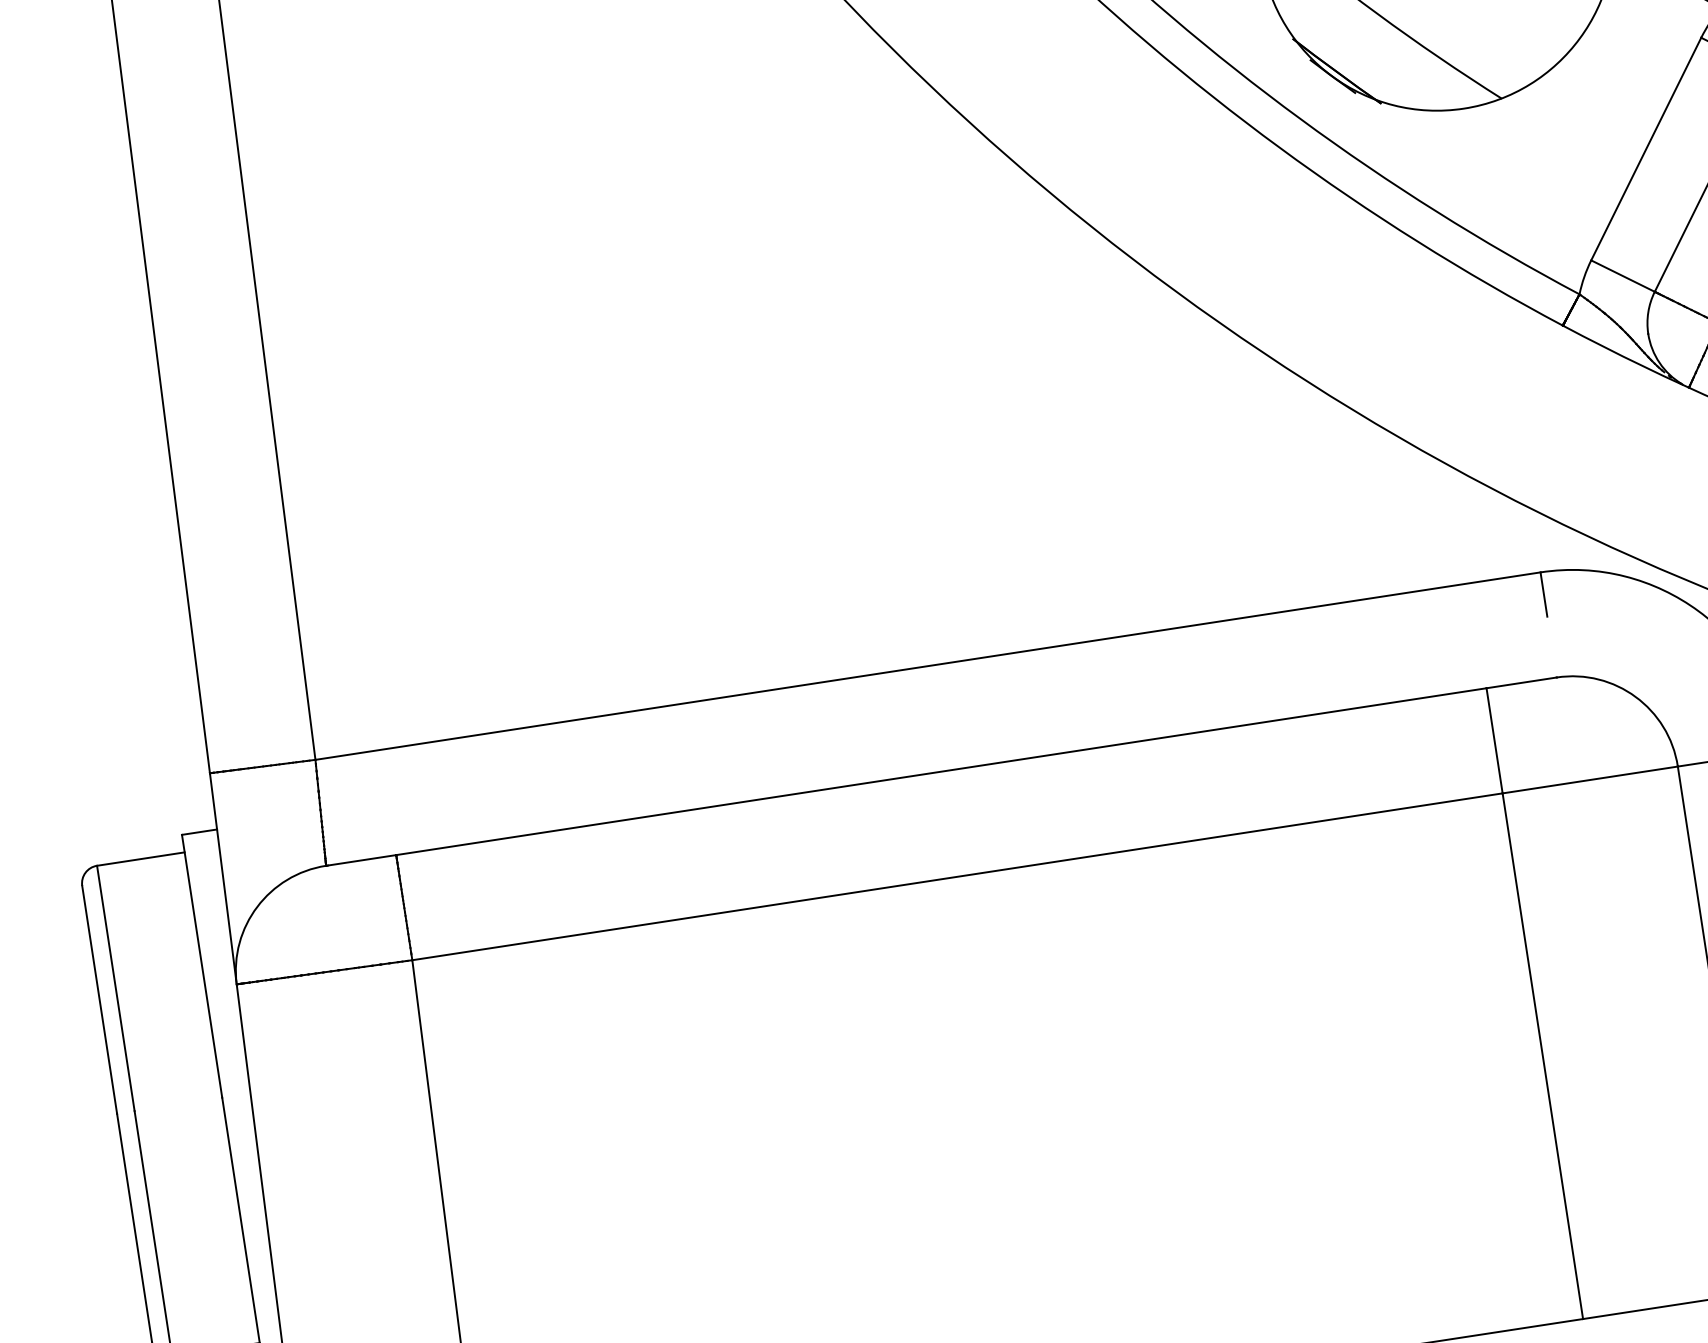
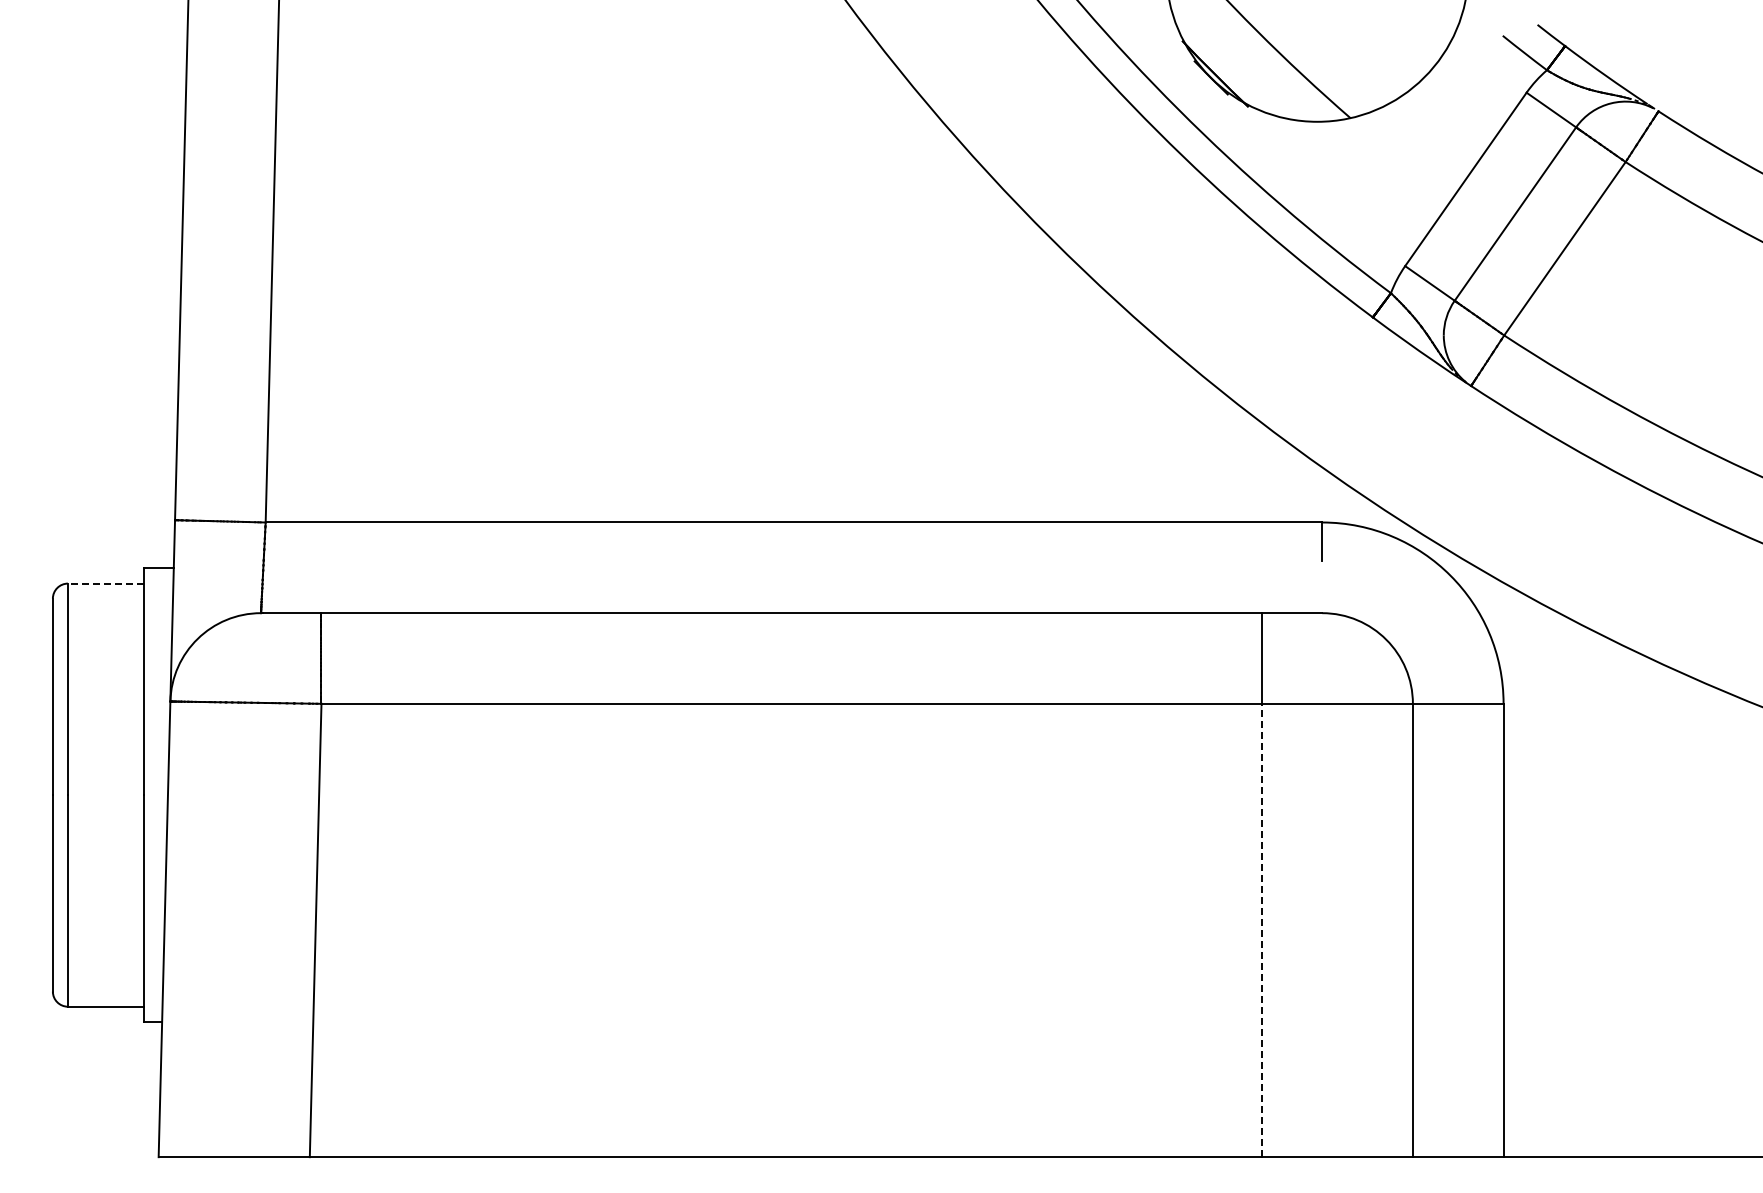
line: (140, 859) -> (105, 583), solid -> dashed
line: (1542, 1056) -> (1261, 930), solid -> dashed

